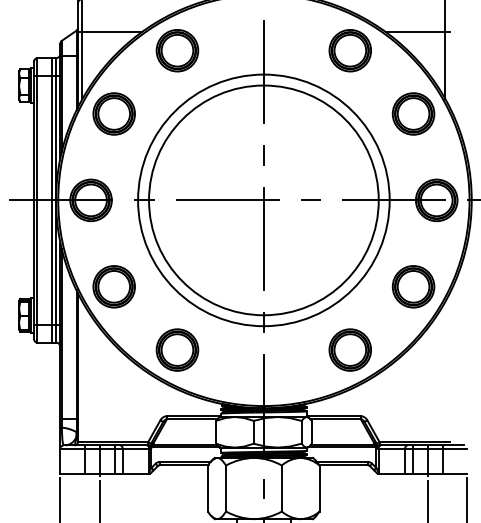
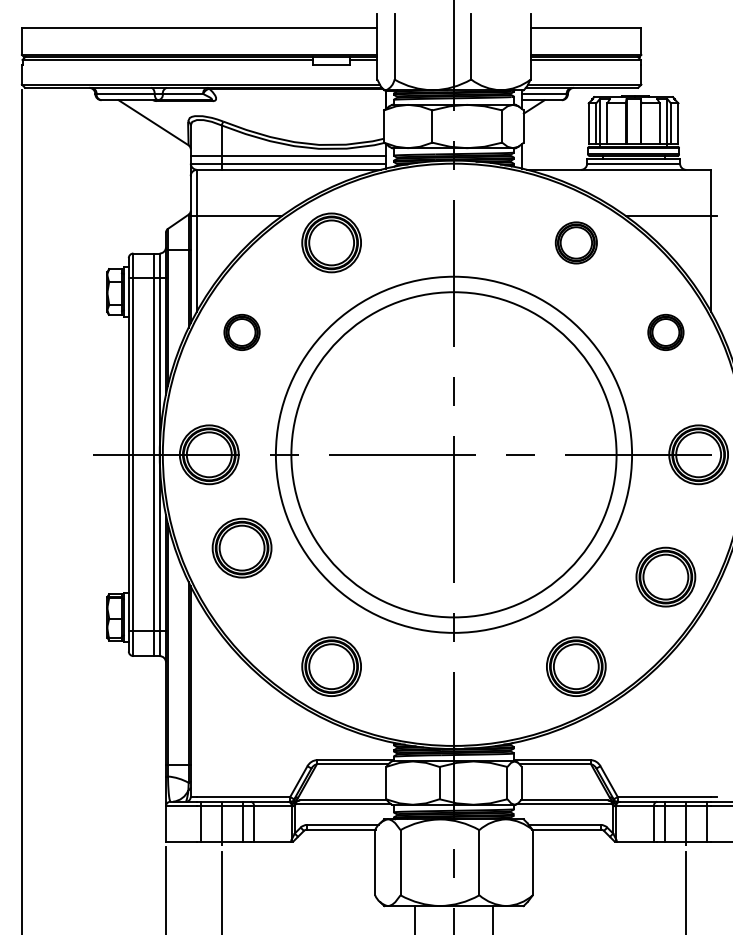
part: (350, 50) -> (576, 242), size x0.7
part: (113, 114) -> (241, 332), size x0.6
part: (413, 114) -> (665, 332), size x0.6
part: (113, 286) -> (241, 547), moved

